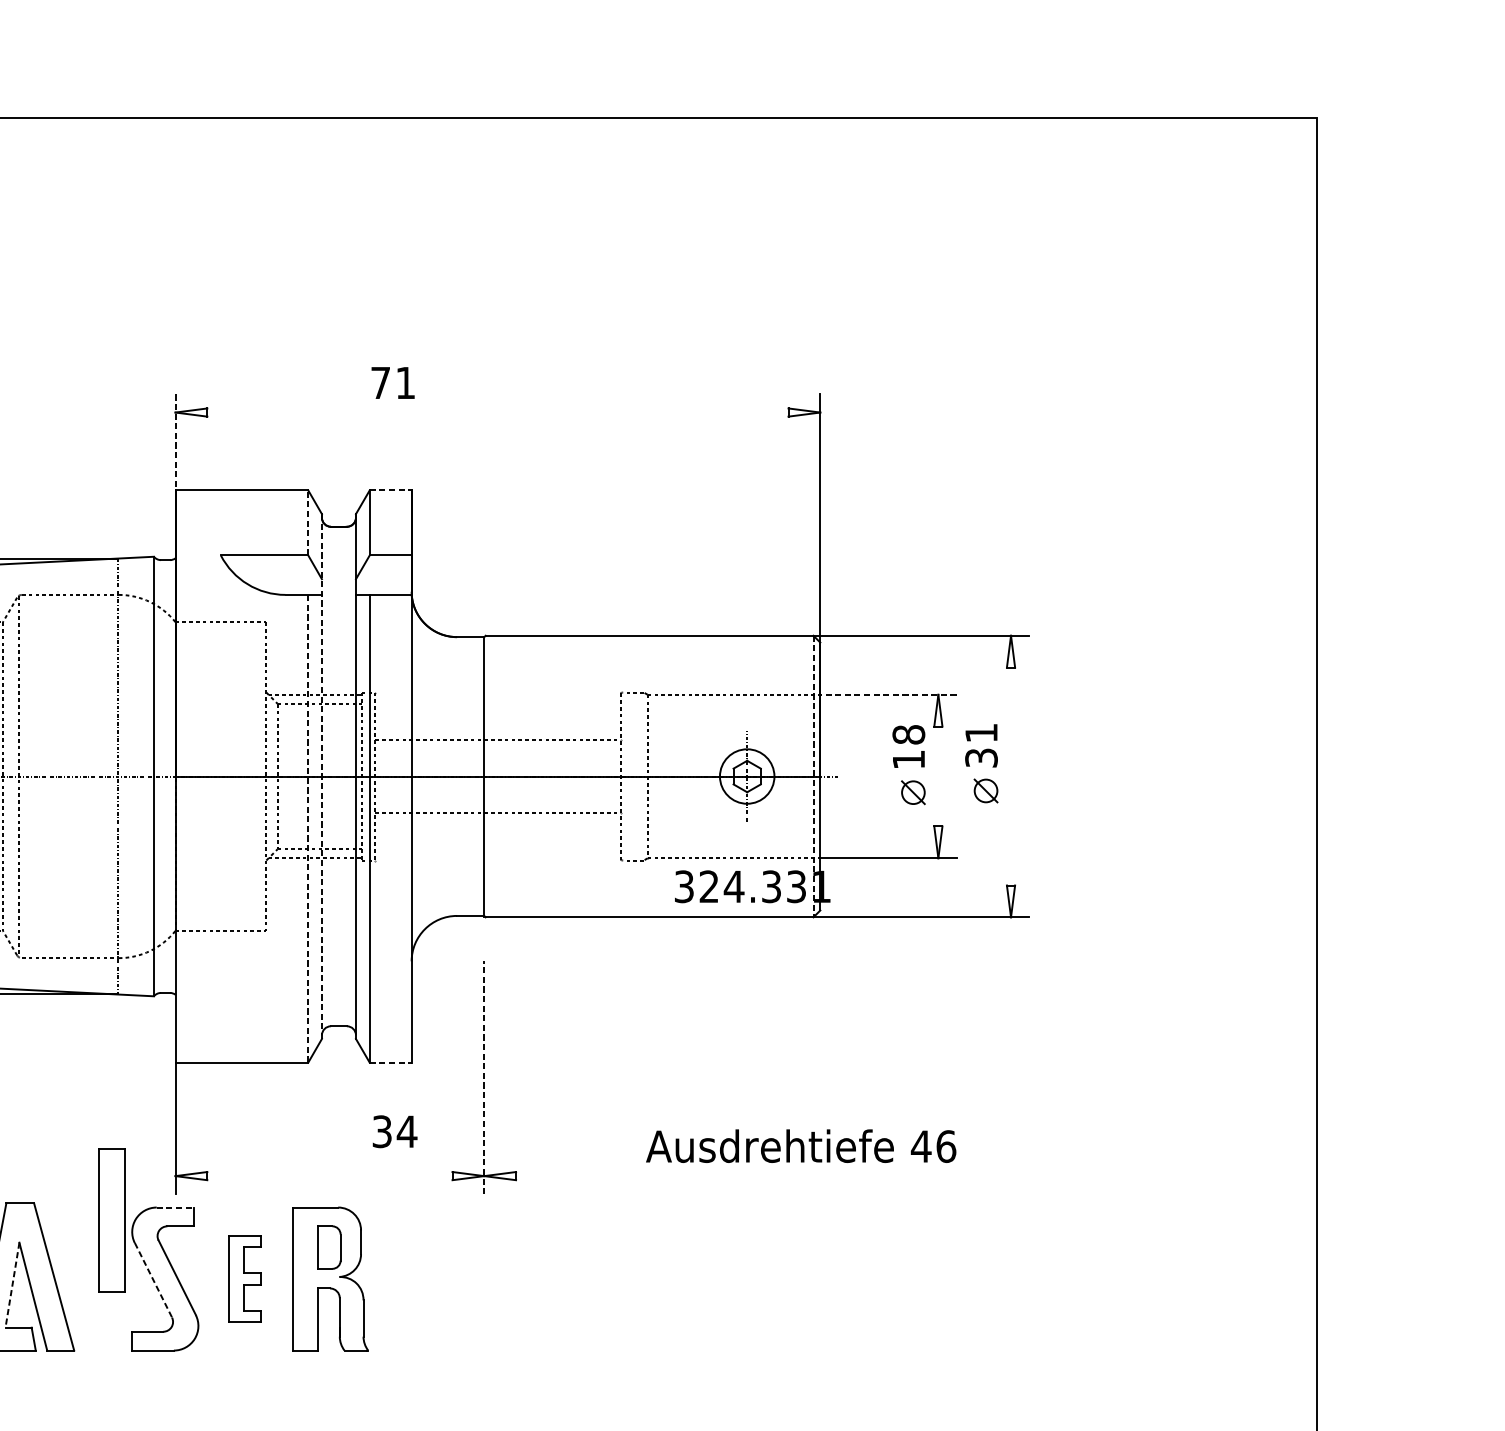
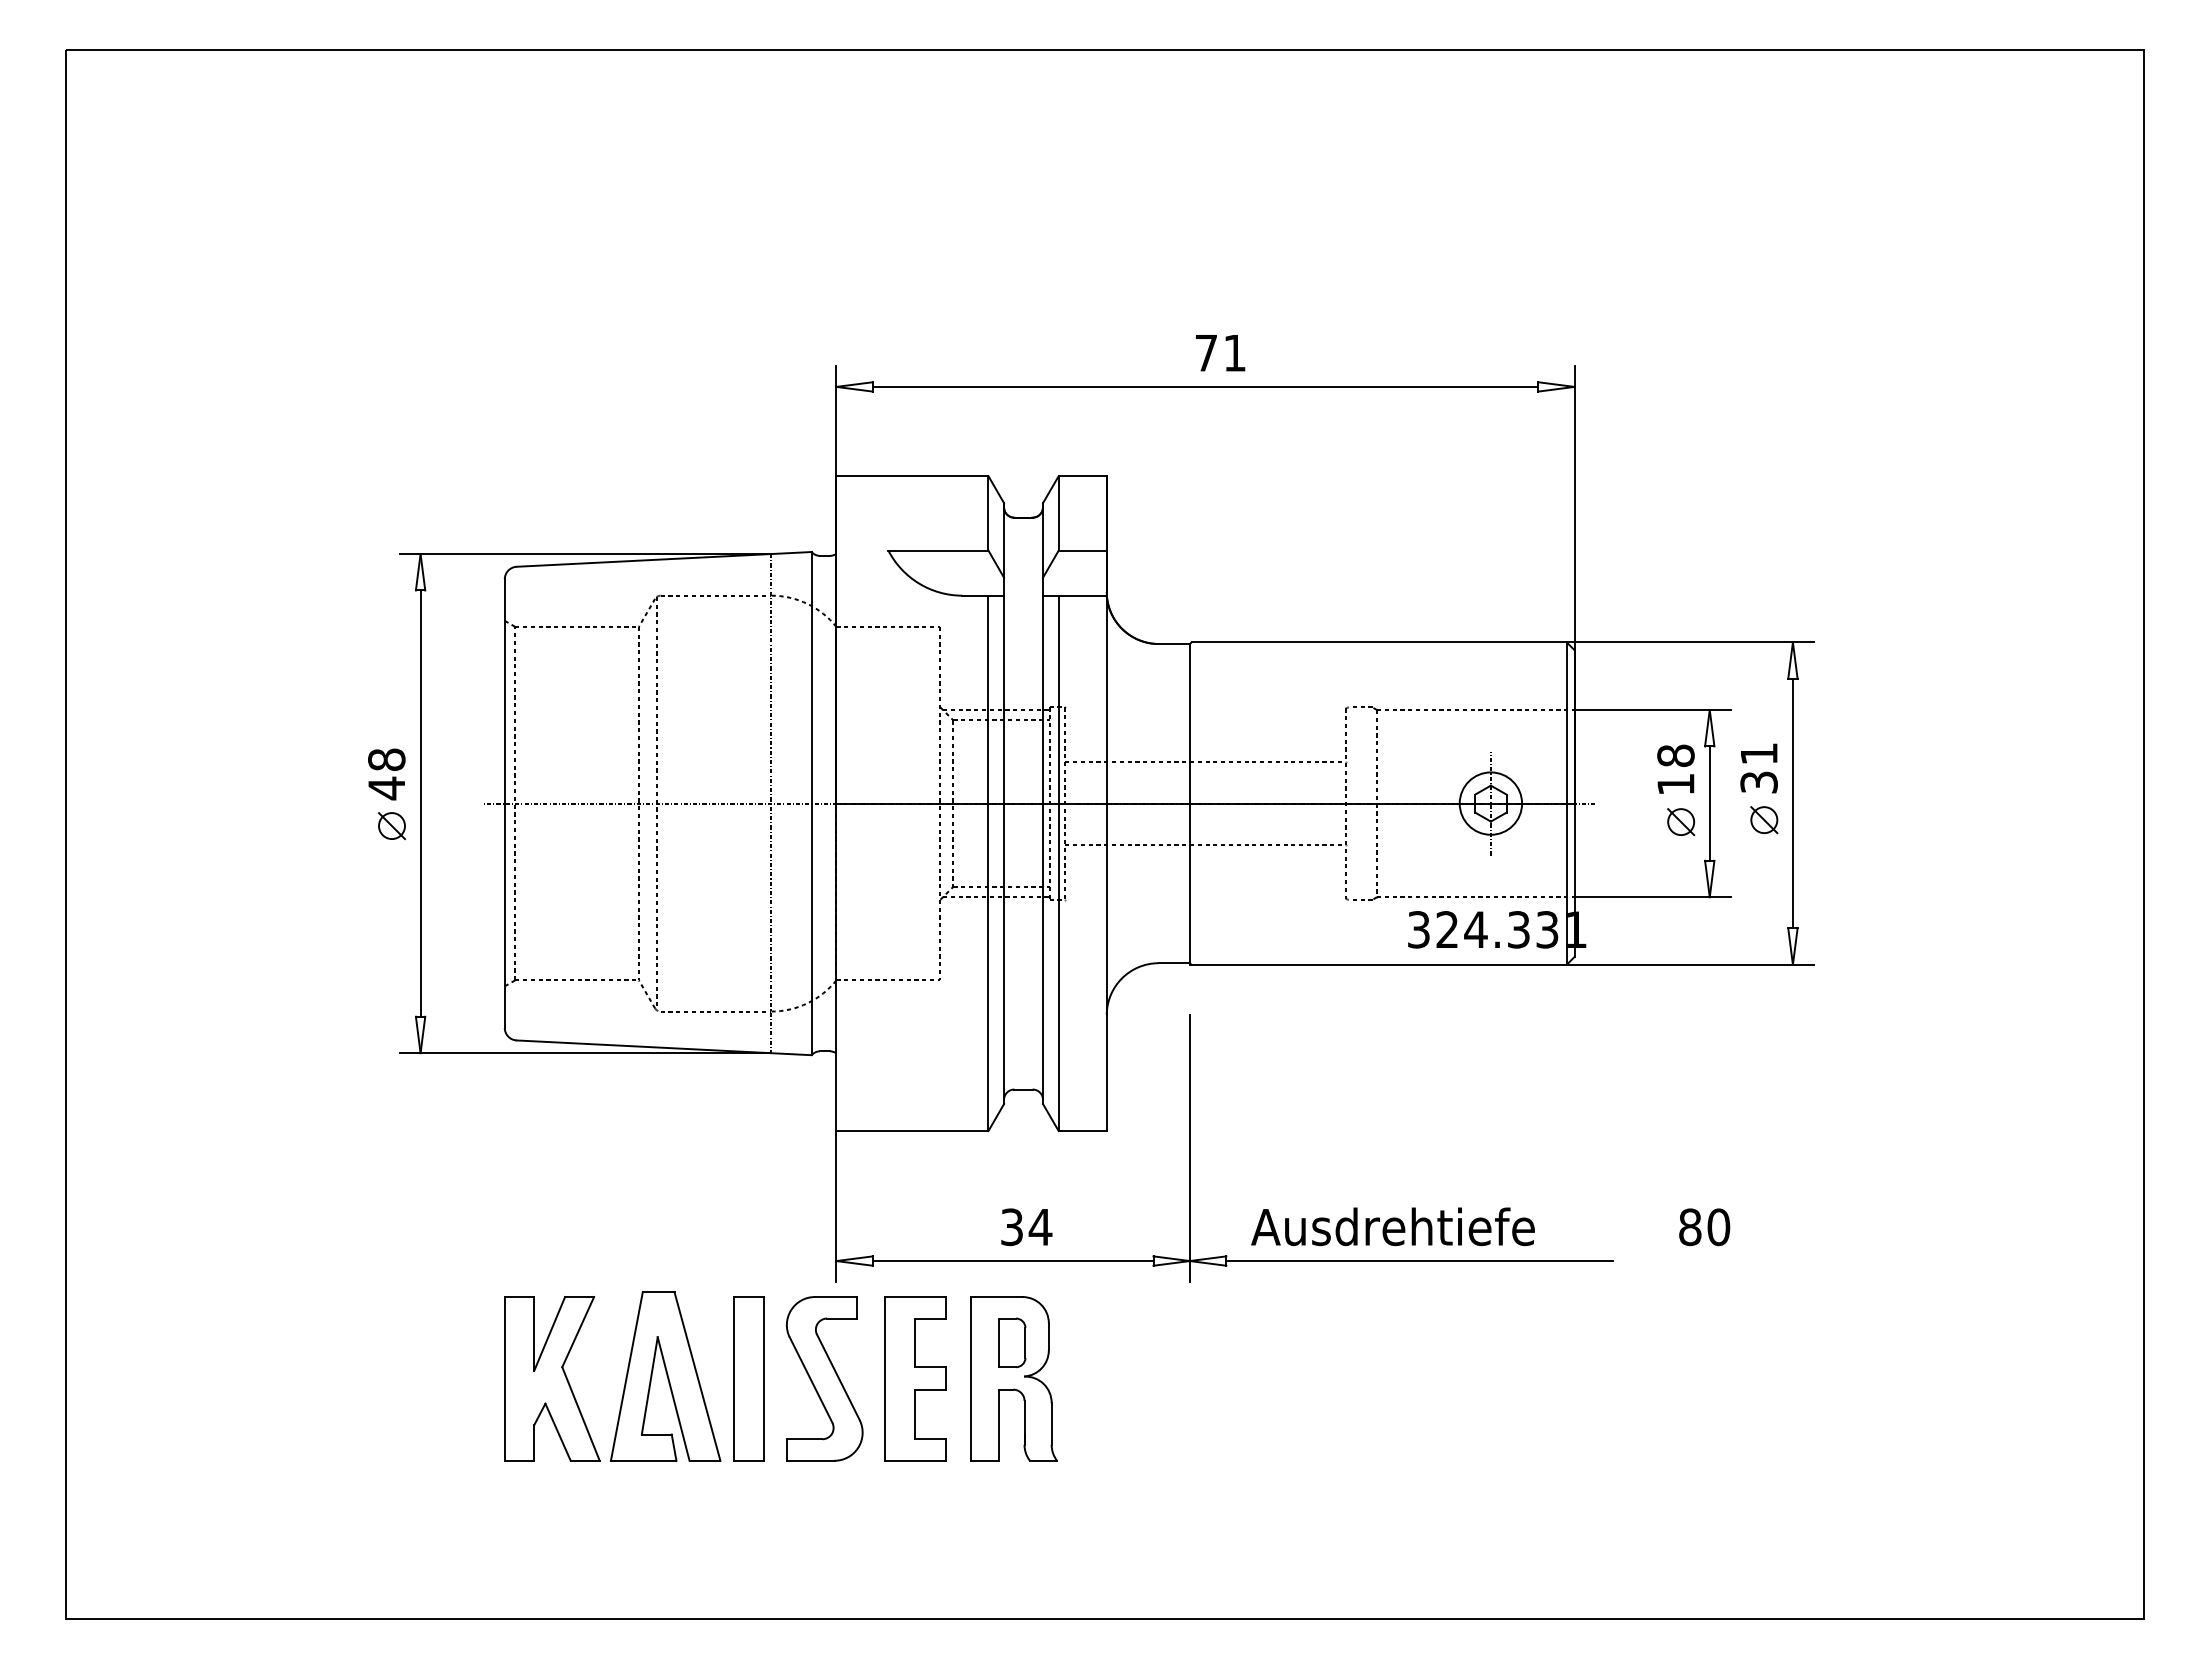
text: (393, 383) -> (1220, 353), moved
line: (497, 412) -> (1205, 386), added
line: (175, 442) -> (836, 421), dashed -> solid
line: (391, 490) -> (1083, 476), dashed -> solid
line: (308, 522) -> (988, 512), dashed -> solid
line: (888, 695) -> (1652, 710), dashed -> solid
line: (322, 776) -> (1004, 803), dashed -> solid
line: (938, 776) -> (1709, 803), added
line: (1010, 776) -> (1792, 803), added
line: (813, 777) -> (1566, 804), dashed -> solid
line: (308, 828) -> (988, 863), dashed -> solid
line: (391, 1062) -> (1083, 1131), dashed -> solid
line: (483, 1077) -> (1189, 1148), dashed -> solid
text: (394, 1131) -> (1026, 1227), moved
text: (769, 1145) -> (1392, 1226), moved
text: (933, 1146) -> (1704, 1227), 46 -> 80
line: (329, 1176) -> (1012, 1261), added
line: (684, 1176) -> (1419, 1261), added
line: (175, 1207) -> (836, 1297), dashed -> solid
part: (110, 1220) -> (748, 1378), moved
part: (244, 1278) -> (915, 1378), size x1.67
line: (153, 1280) -> (811, 1380), dashed -> solid
line: (12, 1285) -> (649, 1386), dashed -> solid

